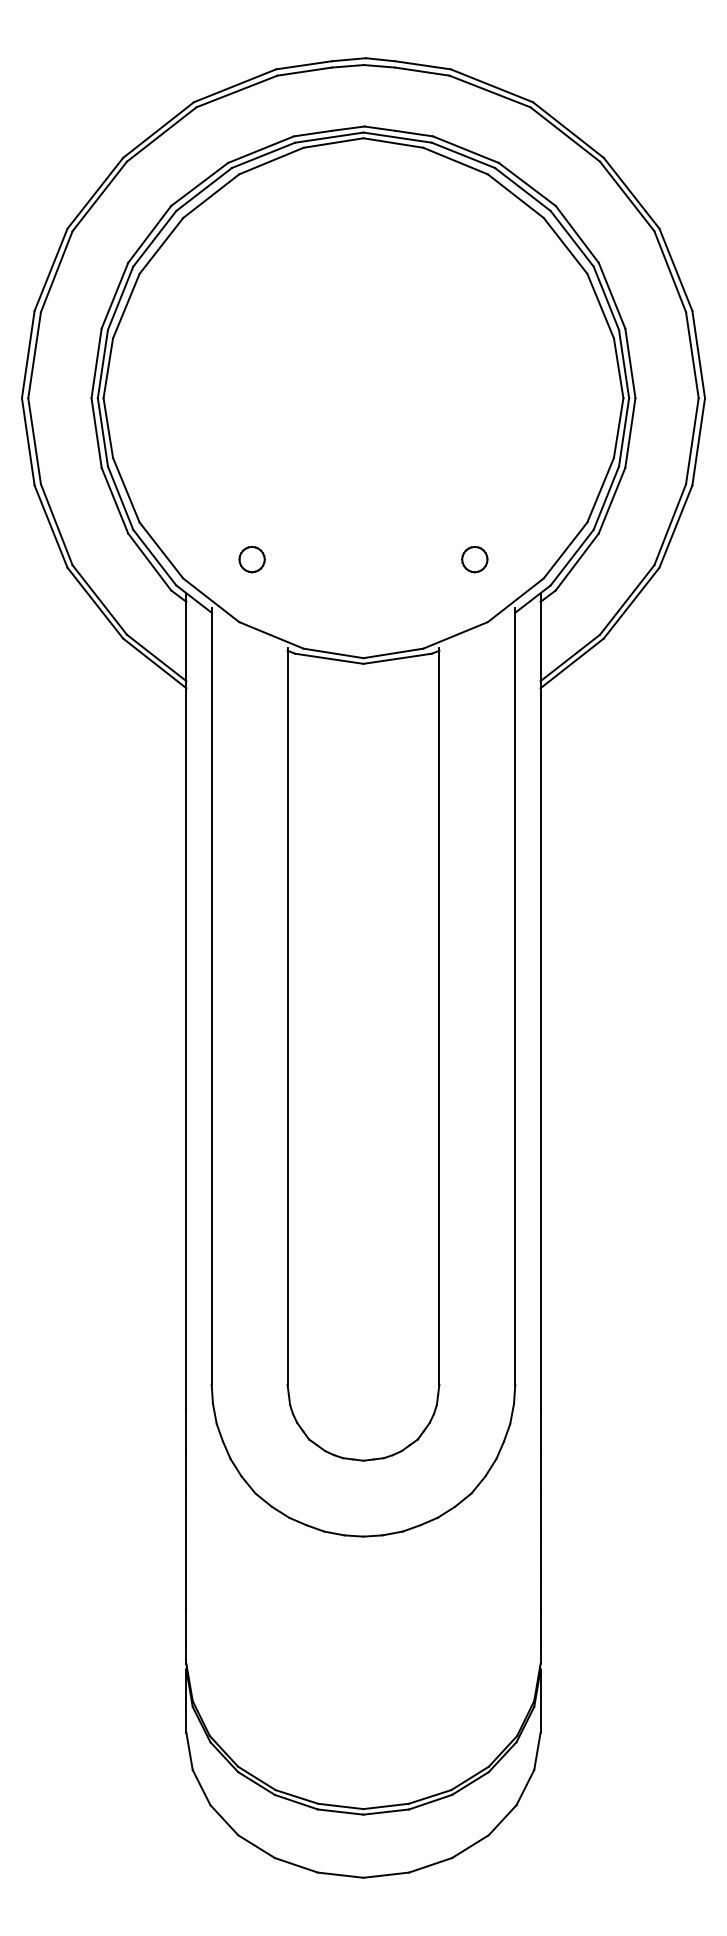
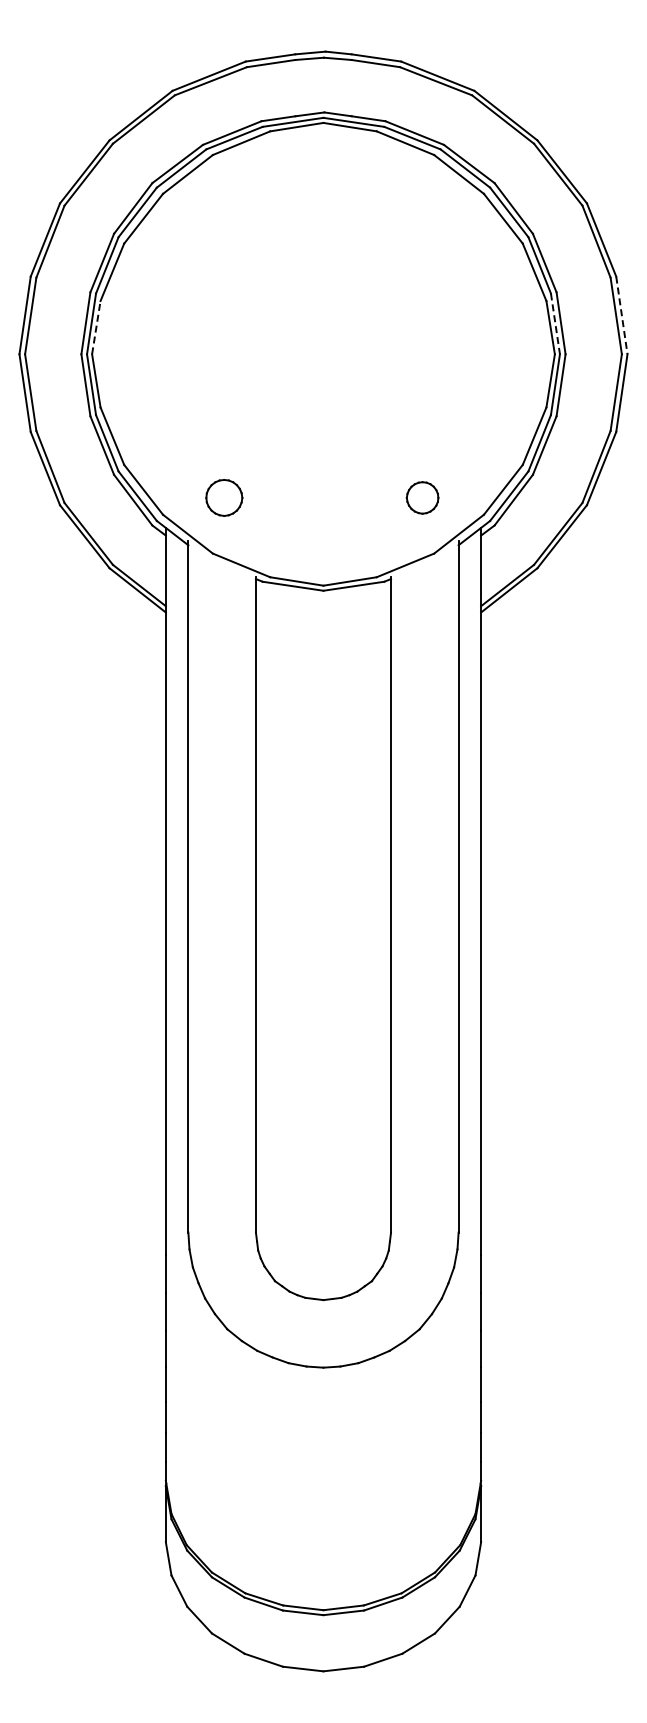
line: (698, 354) -> (621, 315), solid -> dashed
line: (624, 363) -> (555, 323), solid -> dashed
line: (108, 368) -> (96, 327), solid -> dashed
part: (252, 559) -> (224, 497), size x1.6
part: (474, 559) -> (422, 497), size x1.4

